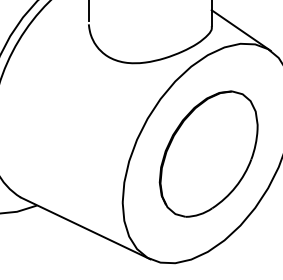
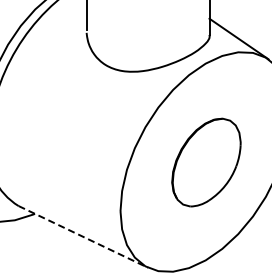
part: (208, 153) -> (206, 162), size x0.7
line: (85, 228) -> (83, 237), solid -> dashed

